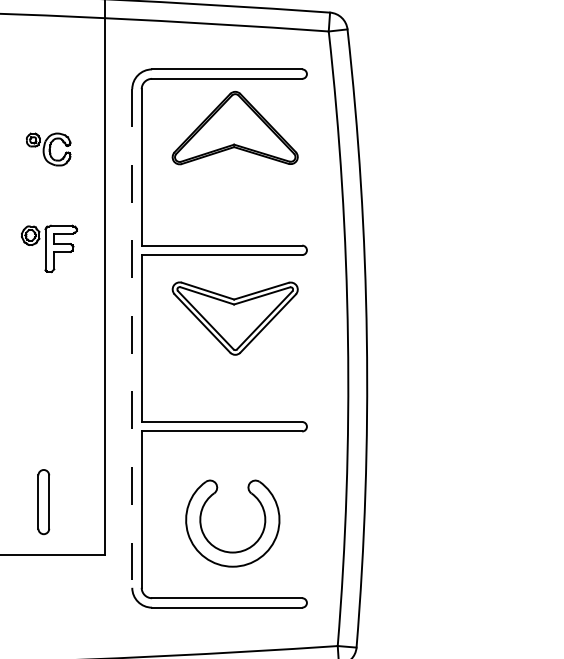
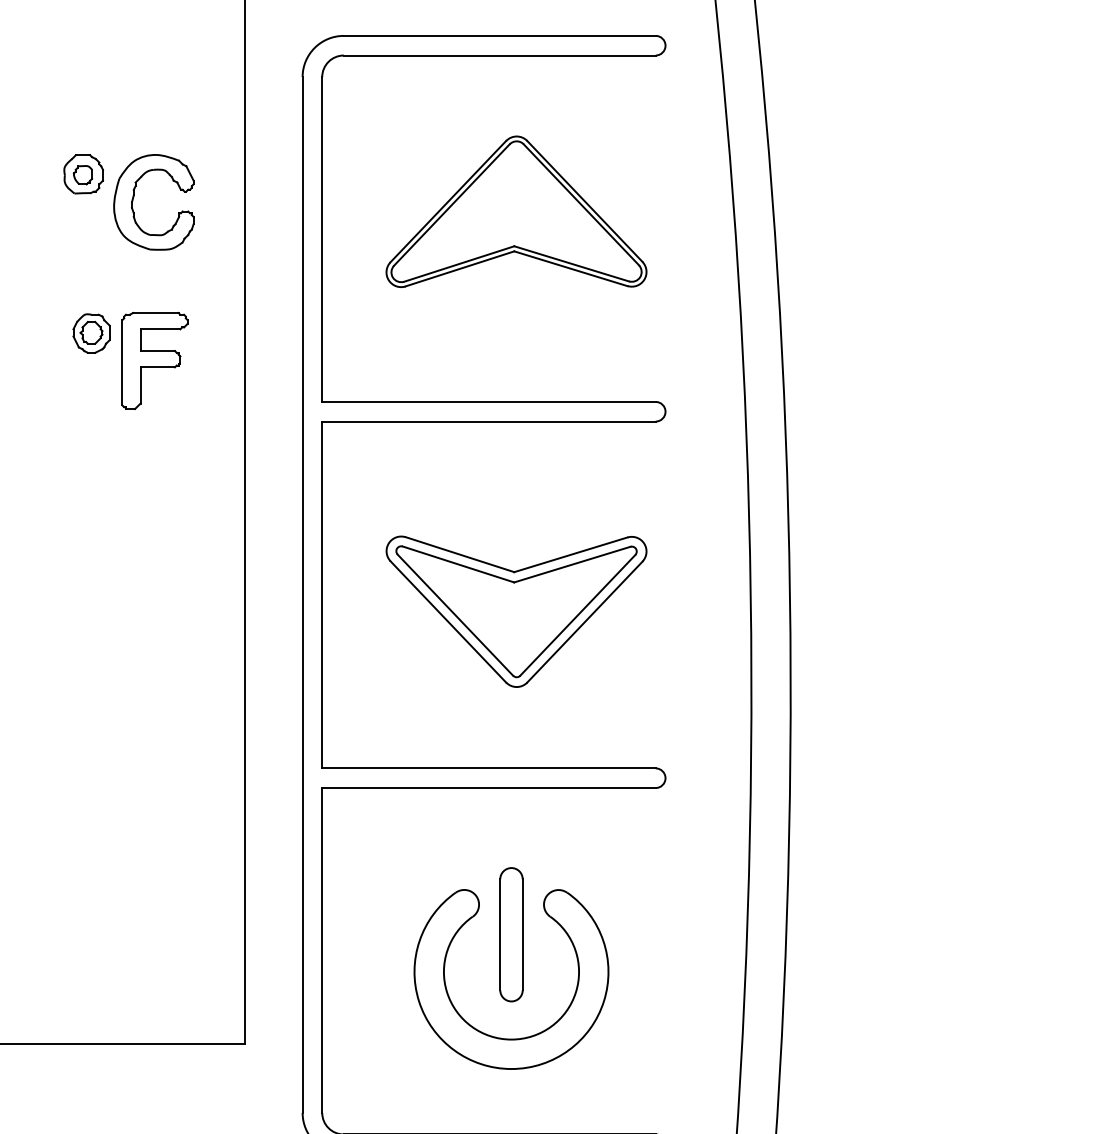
part: (234, 128) -> (514, 212), moved
part: (48, 149) -> (128, 202), size x1.43
part: (49, 248) -> (130, 360), moved
part: (234, 318) -> (514, 611), moved
line: (132, 339) -> (303, 596), dashed -> solid
part: (43, 502) -> (510, 935), moved

